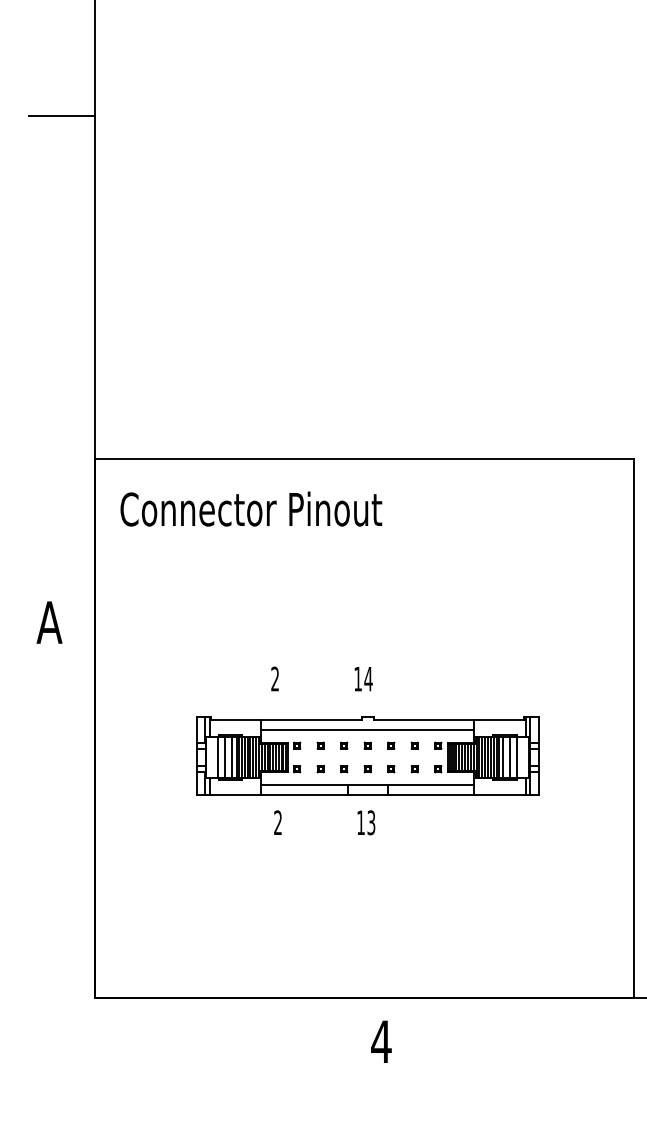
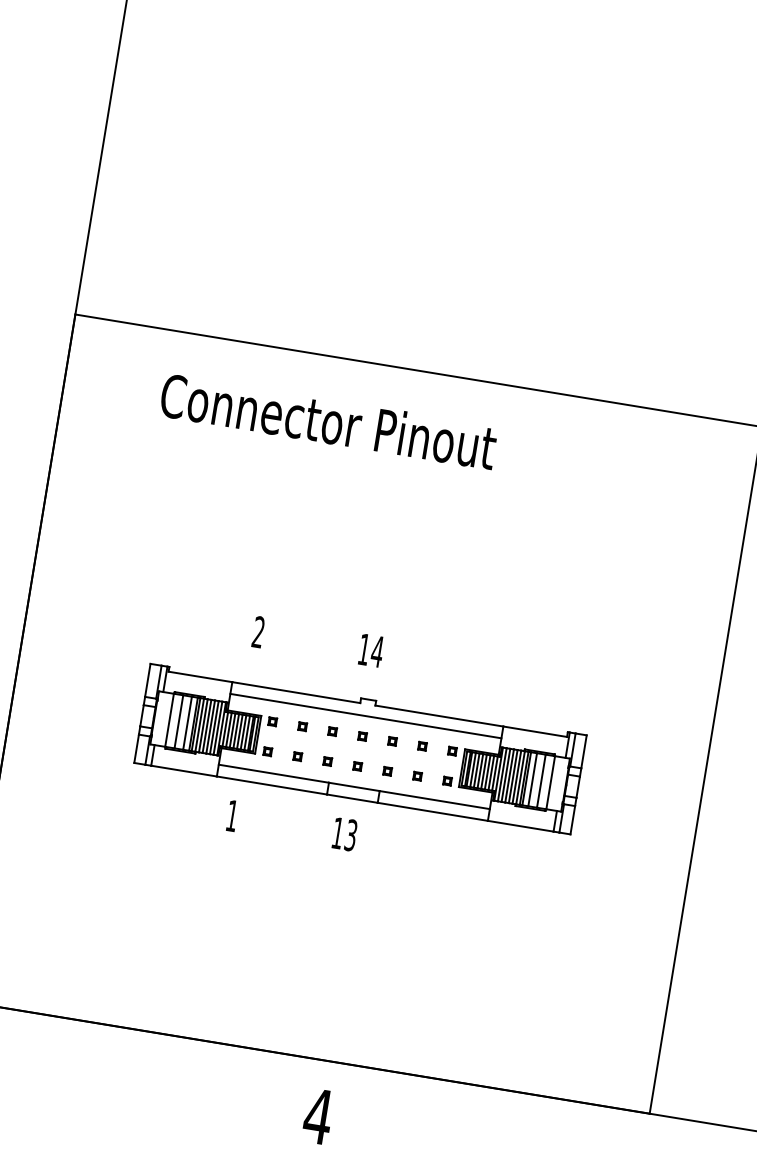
text: (251, 508) -> (328, 420), moved
text: (277, 822) -> (231, 815), 2 -> 1

